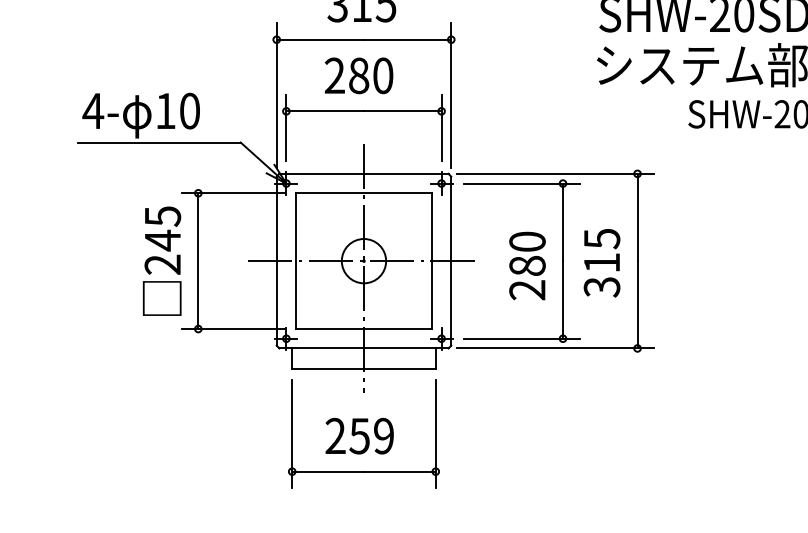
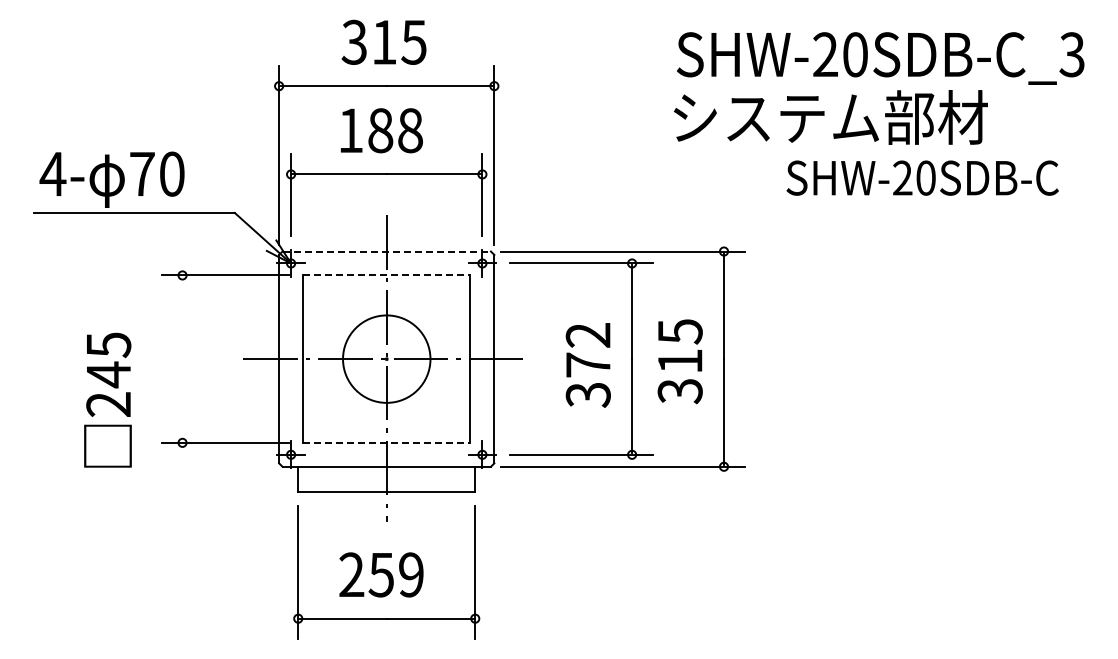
text: (358, 75) -> (380, 130), 280 -> 188
text: (165, 110) -> (142, 173), 10 -> 70
line: (364, 173) -> (387, 251), solid -> dashed
line: (363, 193) -> (386, 275), solid -> dashed
text: (161, 260) -> (107, 399), moved
line: (198, 260) -> (182, 358), removed
circle: (363, 260) -> (386, 358), size x1.6
text: (526, 266) -> (587, 365), 280 -> 372
line: (363, 328) -> (386, 442), solid -> dashed

